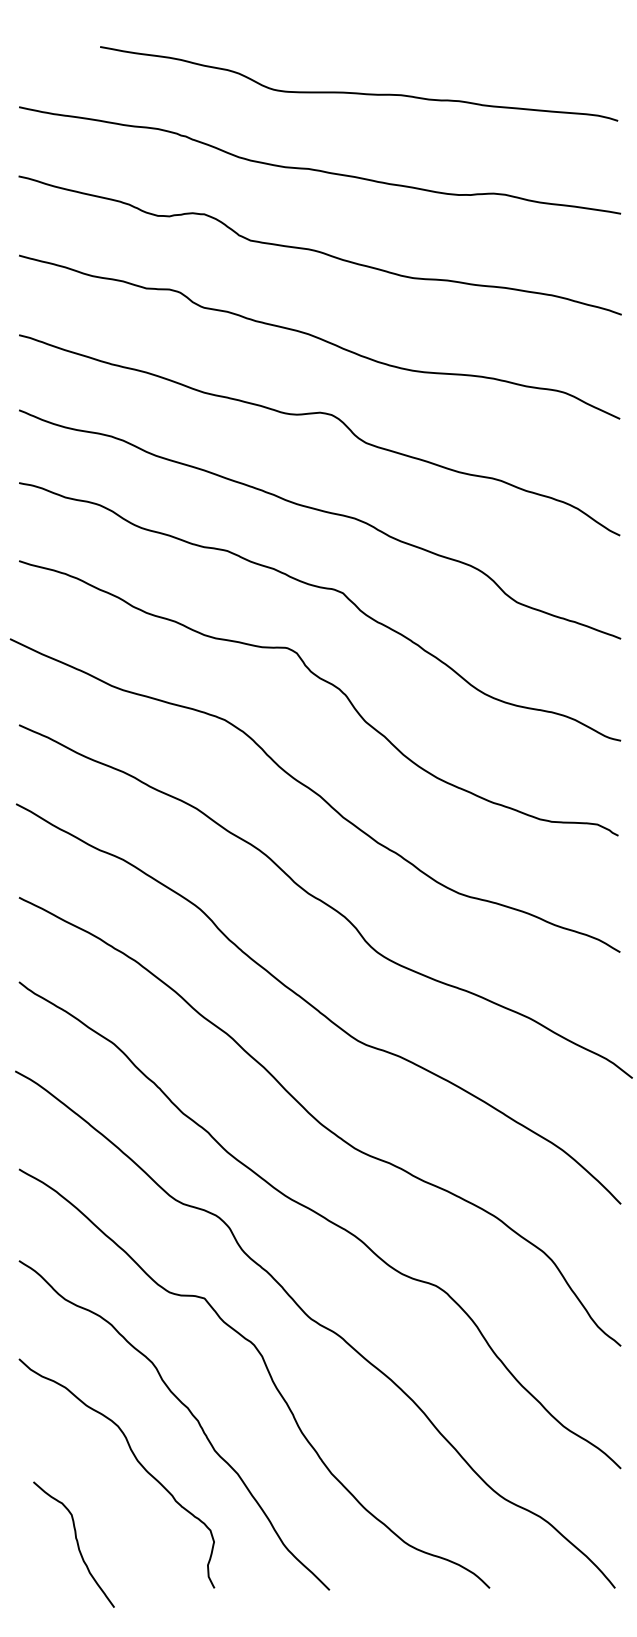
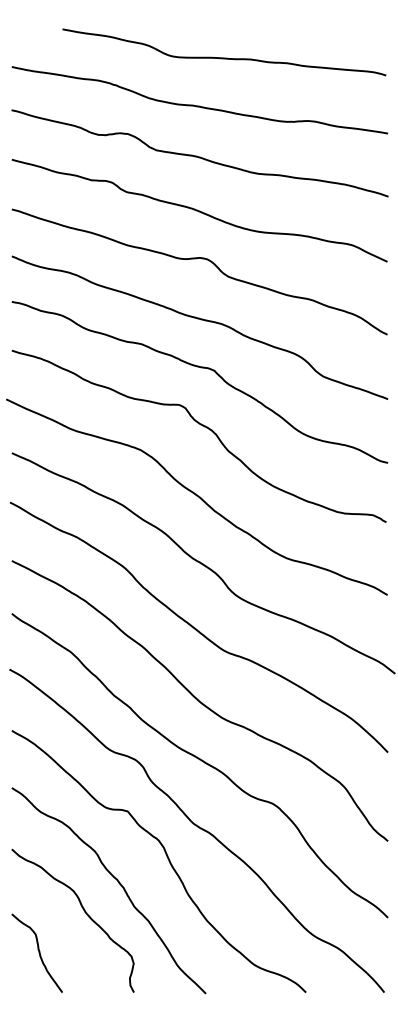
curve: (76, 1543) -> (38, 952), moved

